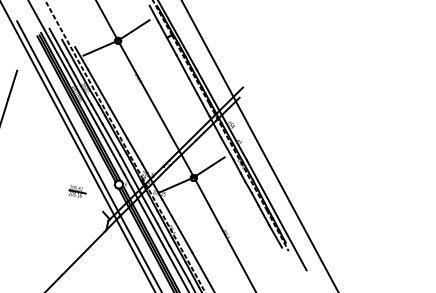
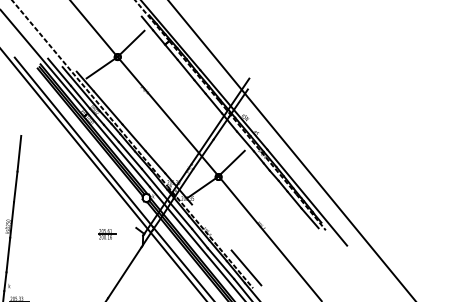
line: (12, 84) -> (22, 120), removed
part: (77, 192) -> (107, 234), moved
line: (177, 226) -> (211, 227), removed

